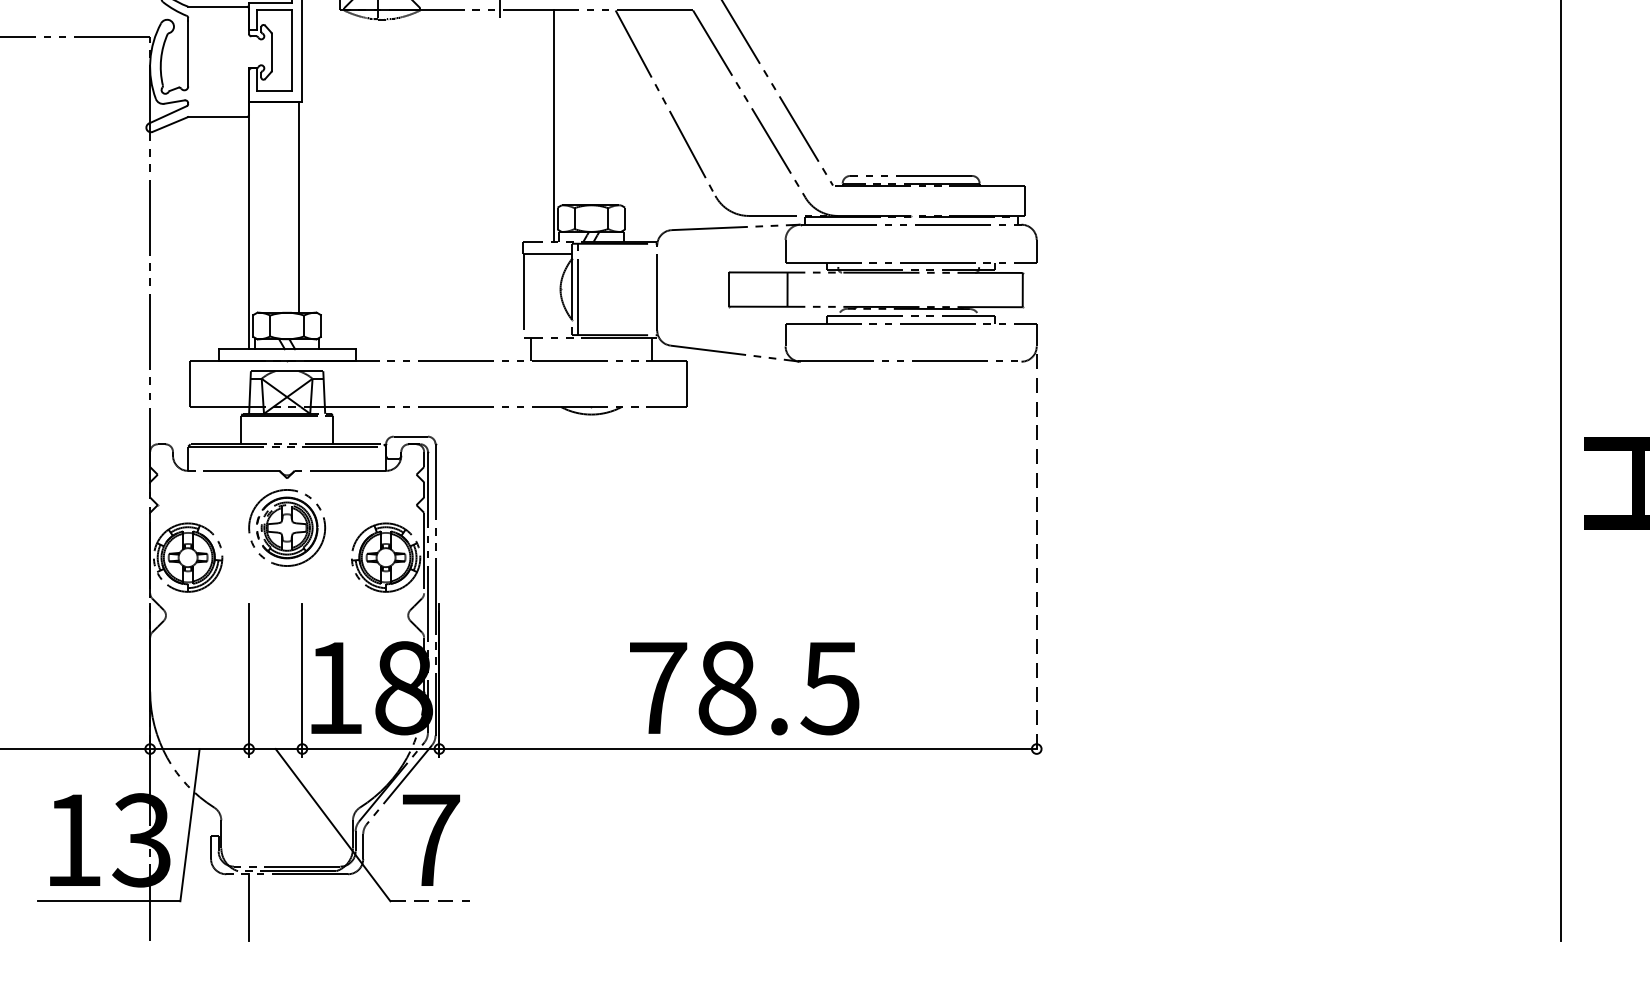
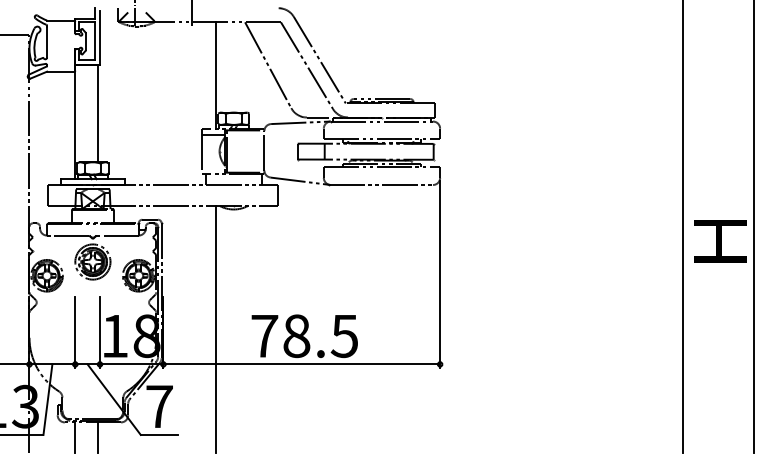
line: (1037, 557) -> (440, 275), dashed -> solid
line: (553, 673) -> (216, 329), added
line: (430, 900) -> (159, 434), dashed -> solid
line: (299, 906) -> (98, 437), added

